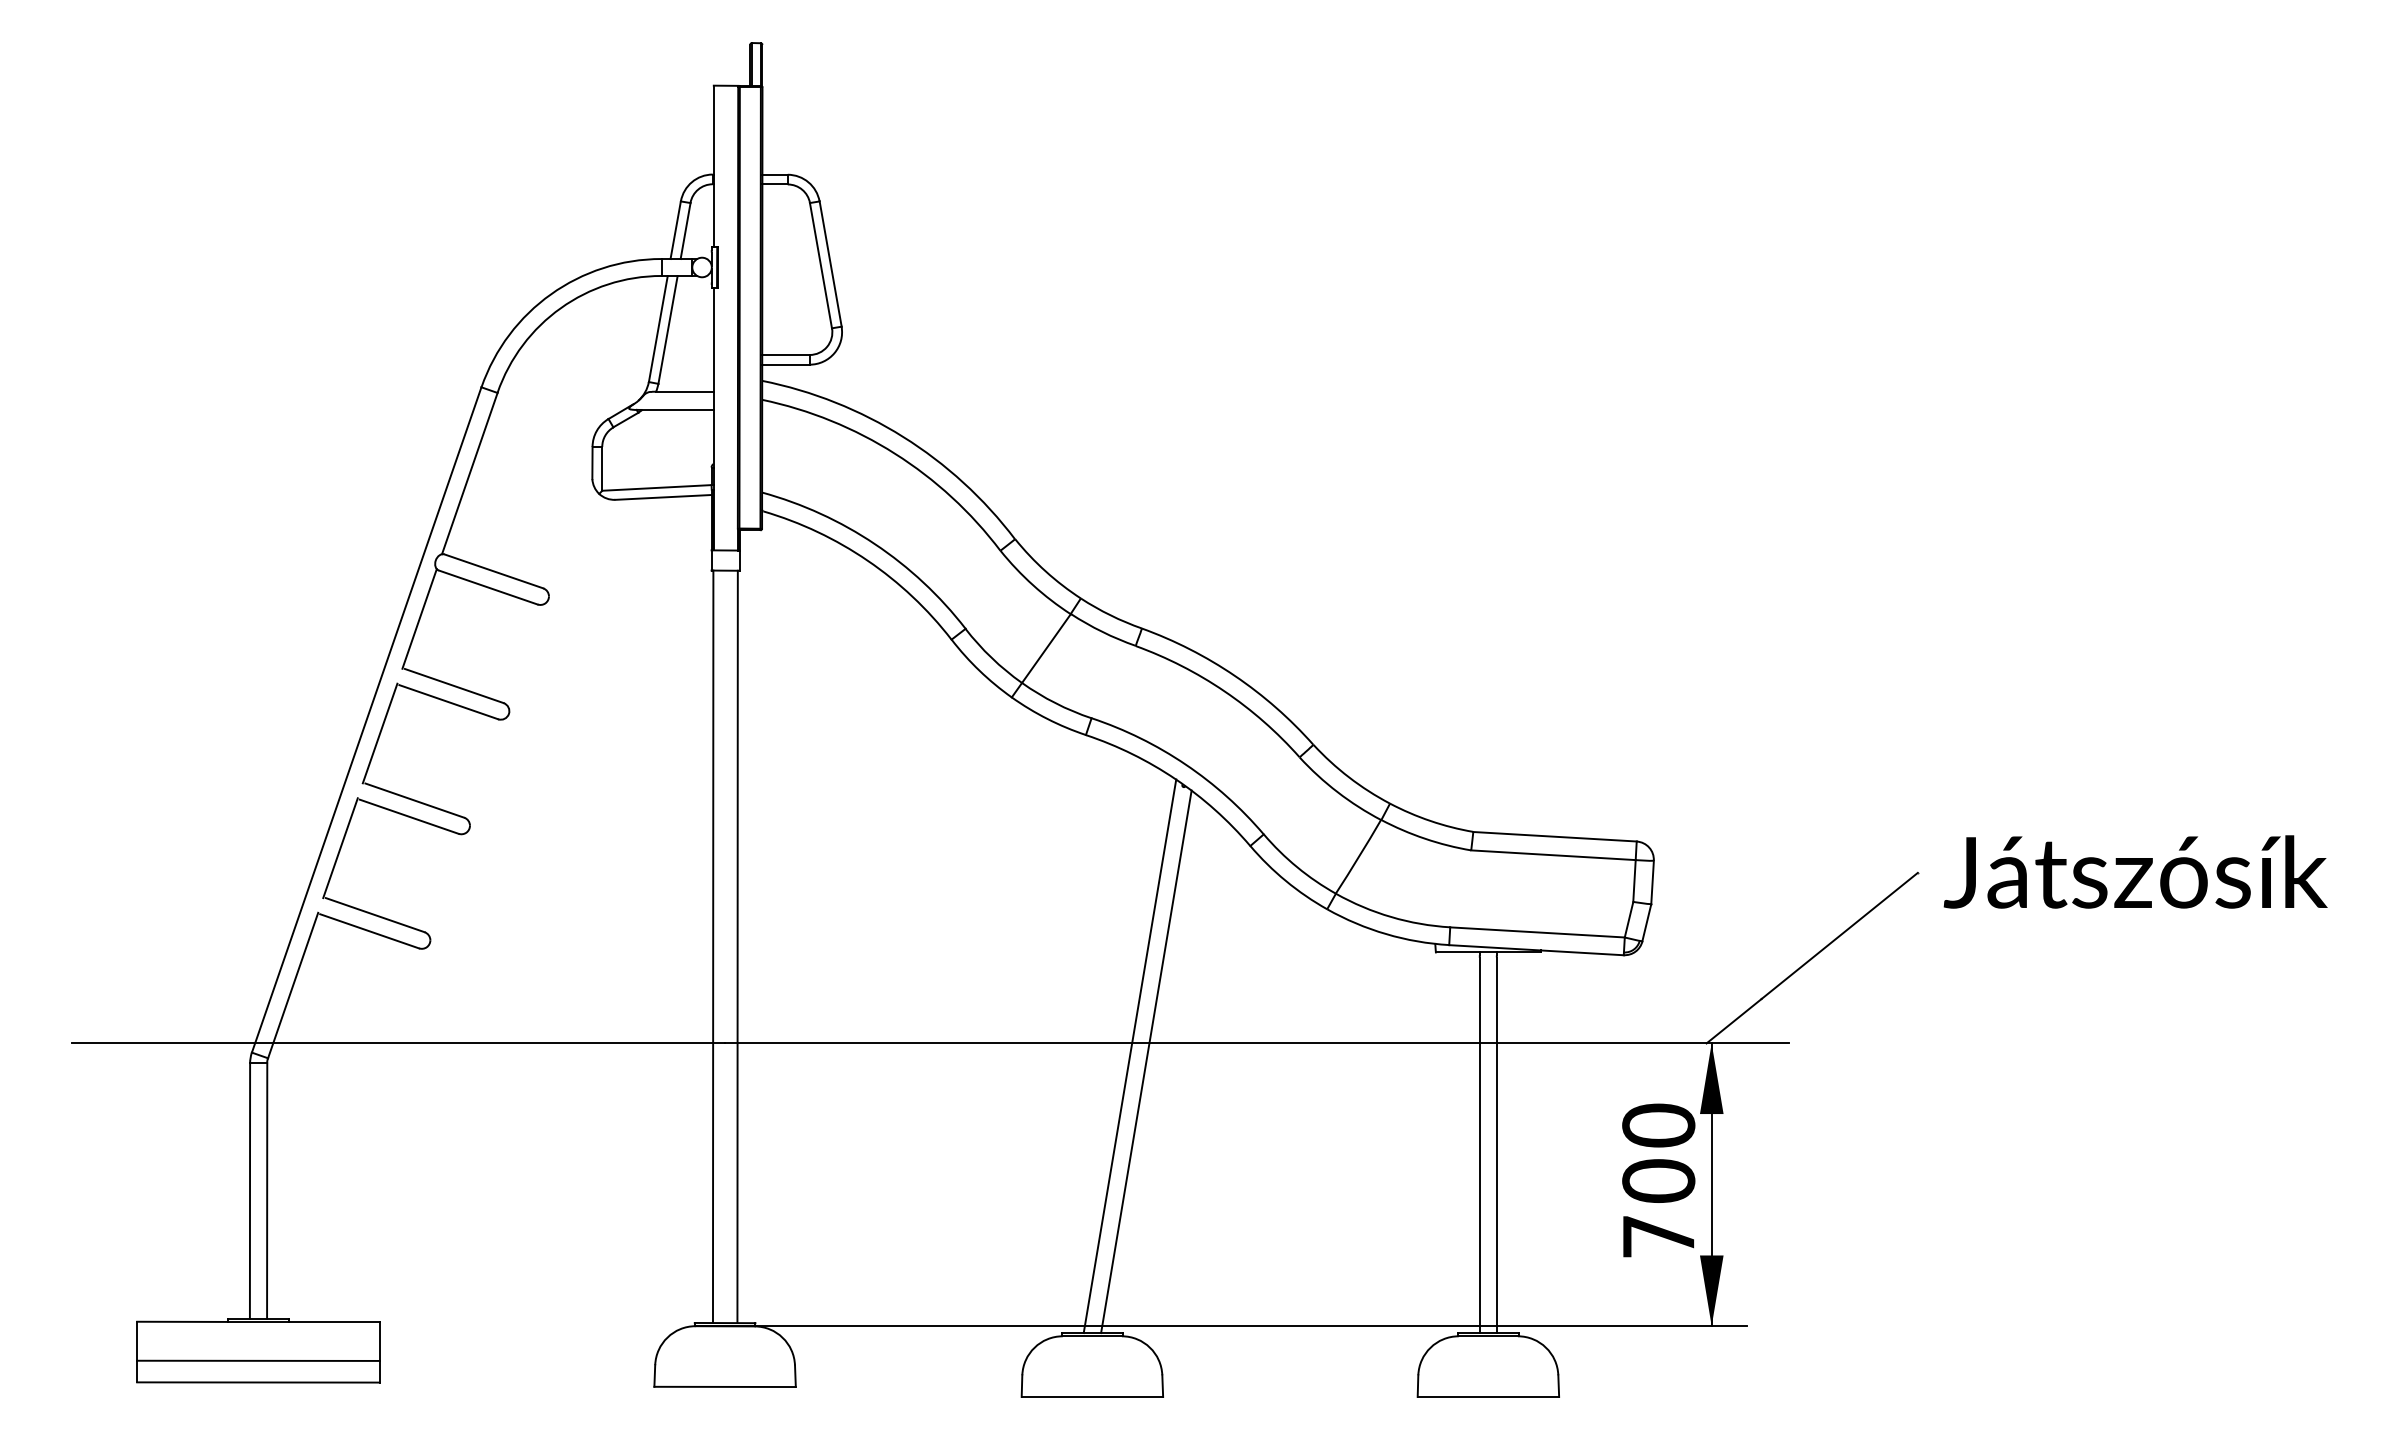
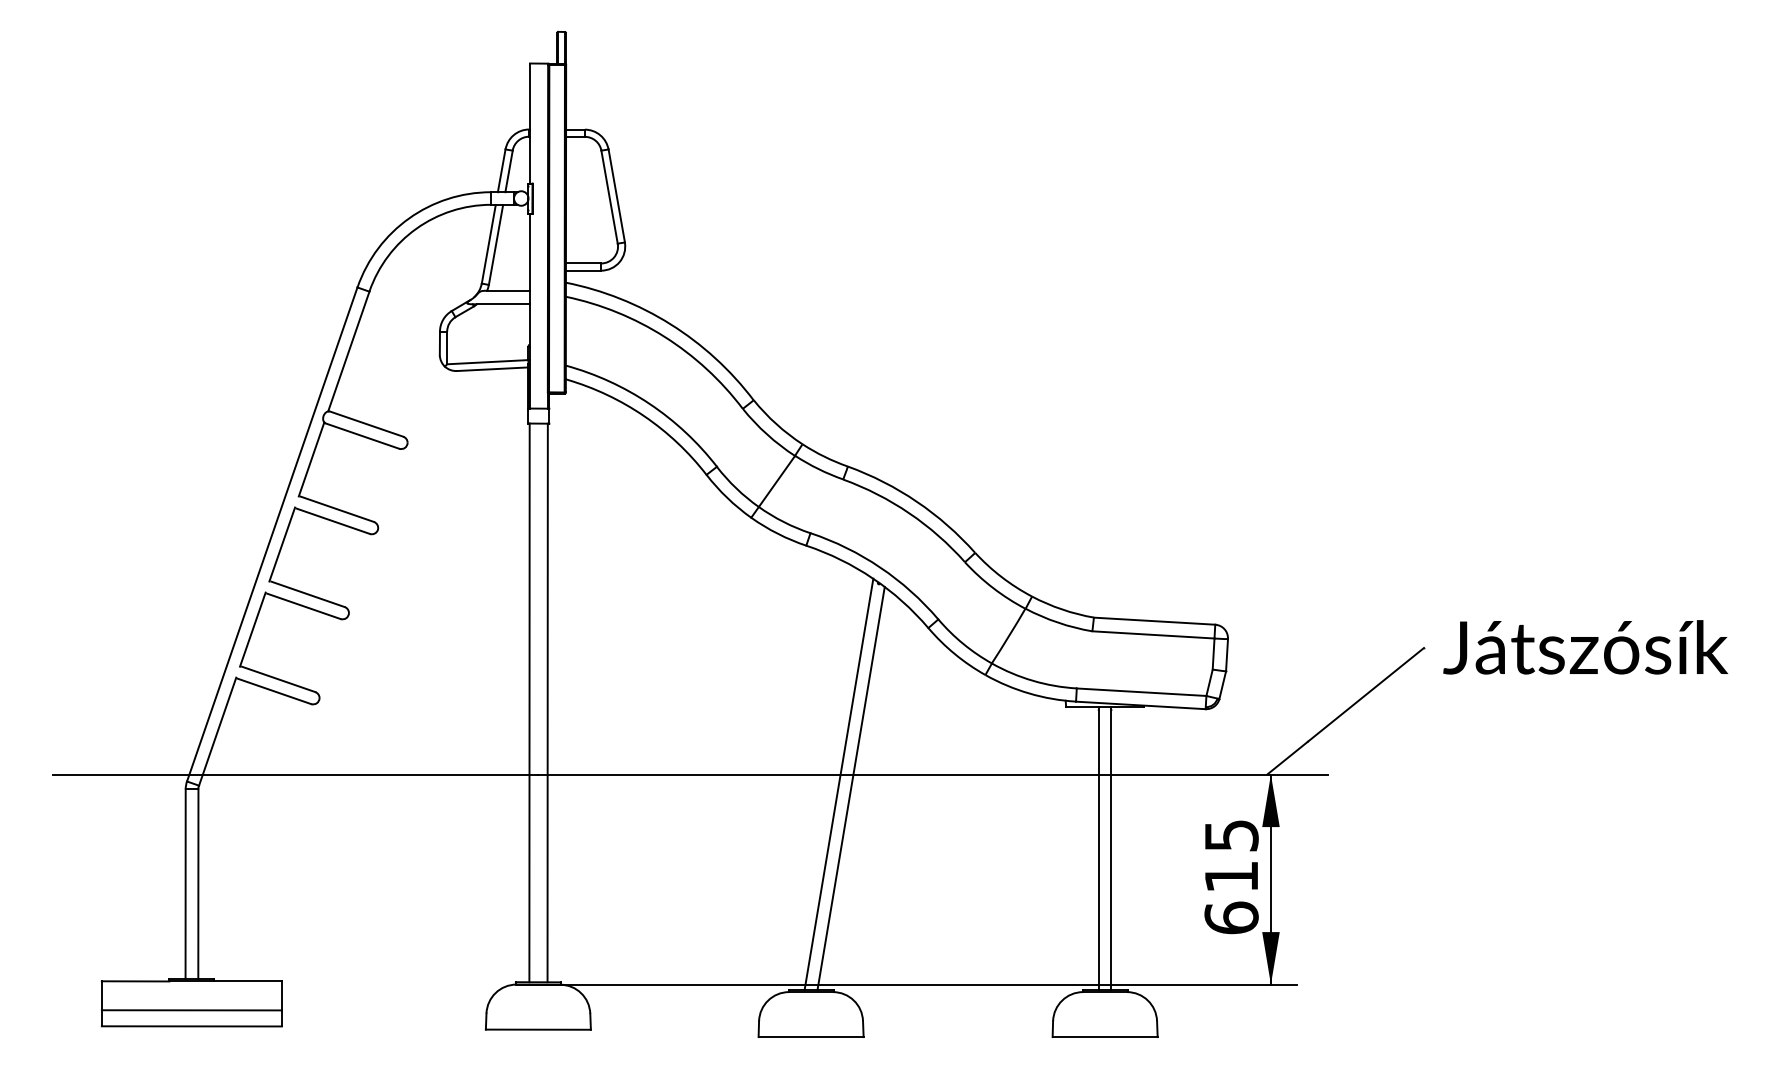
text: (1658, 1180) -> (1231, 876), 700 -> 615

